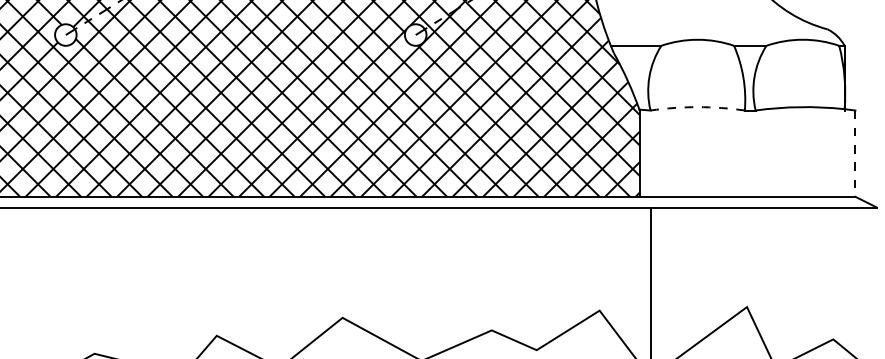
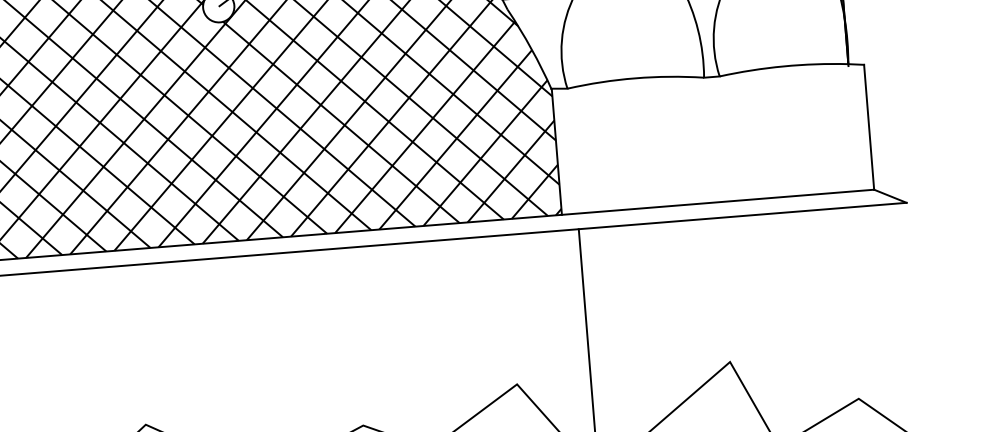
arc: (697, 107) -> (635, 78), dashed -> solid
line: (855, 154) -> (869, 128), dashed -> solid

